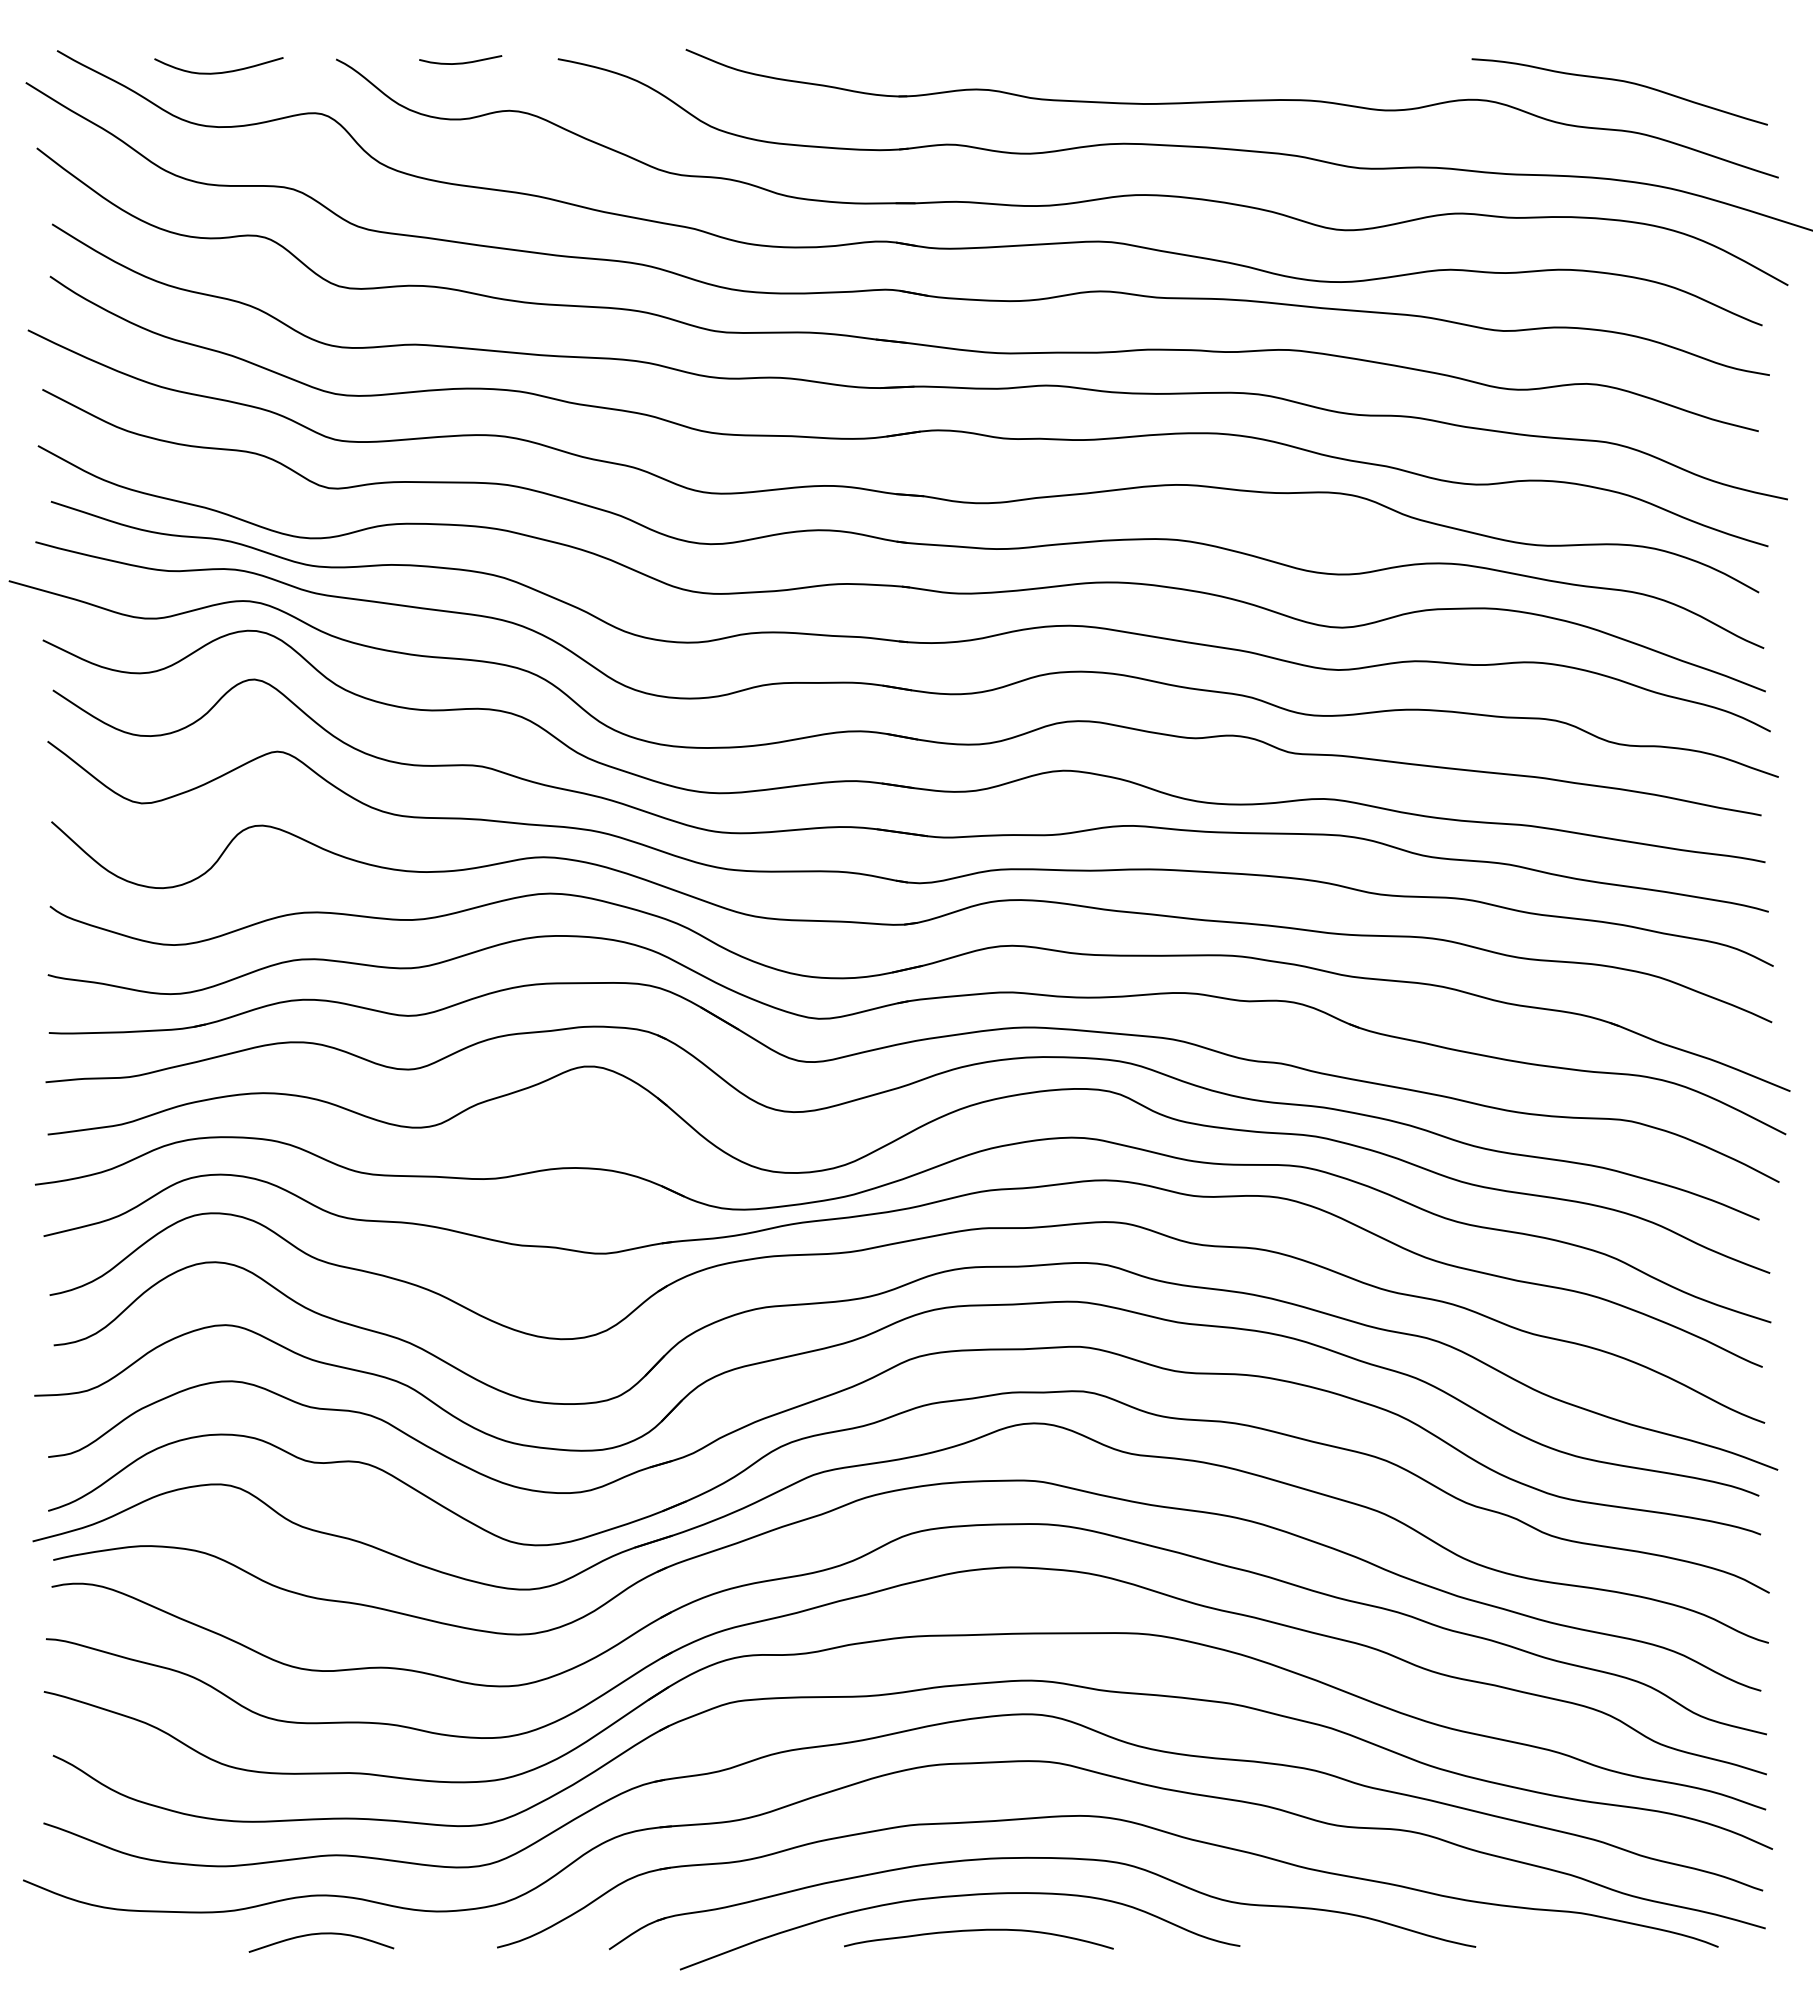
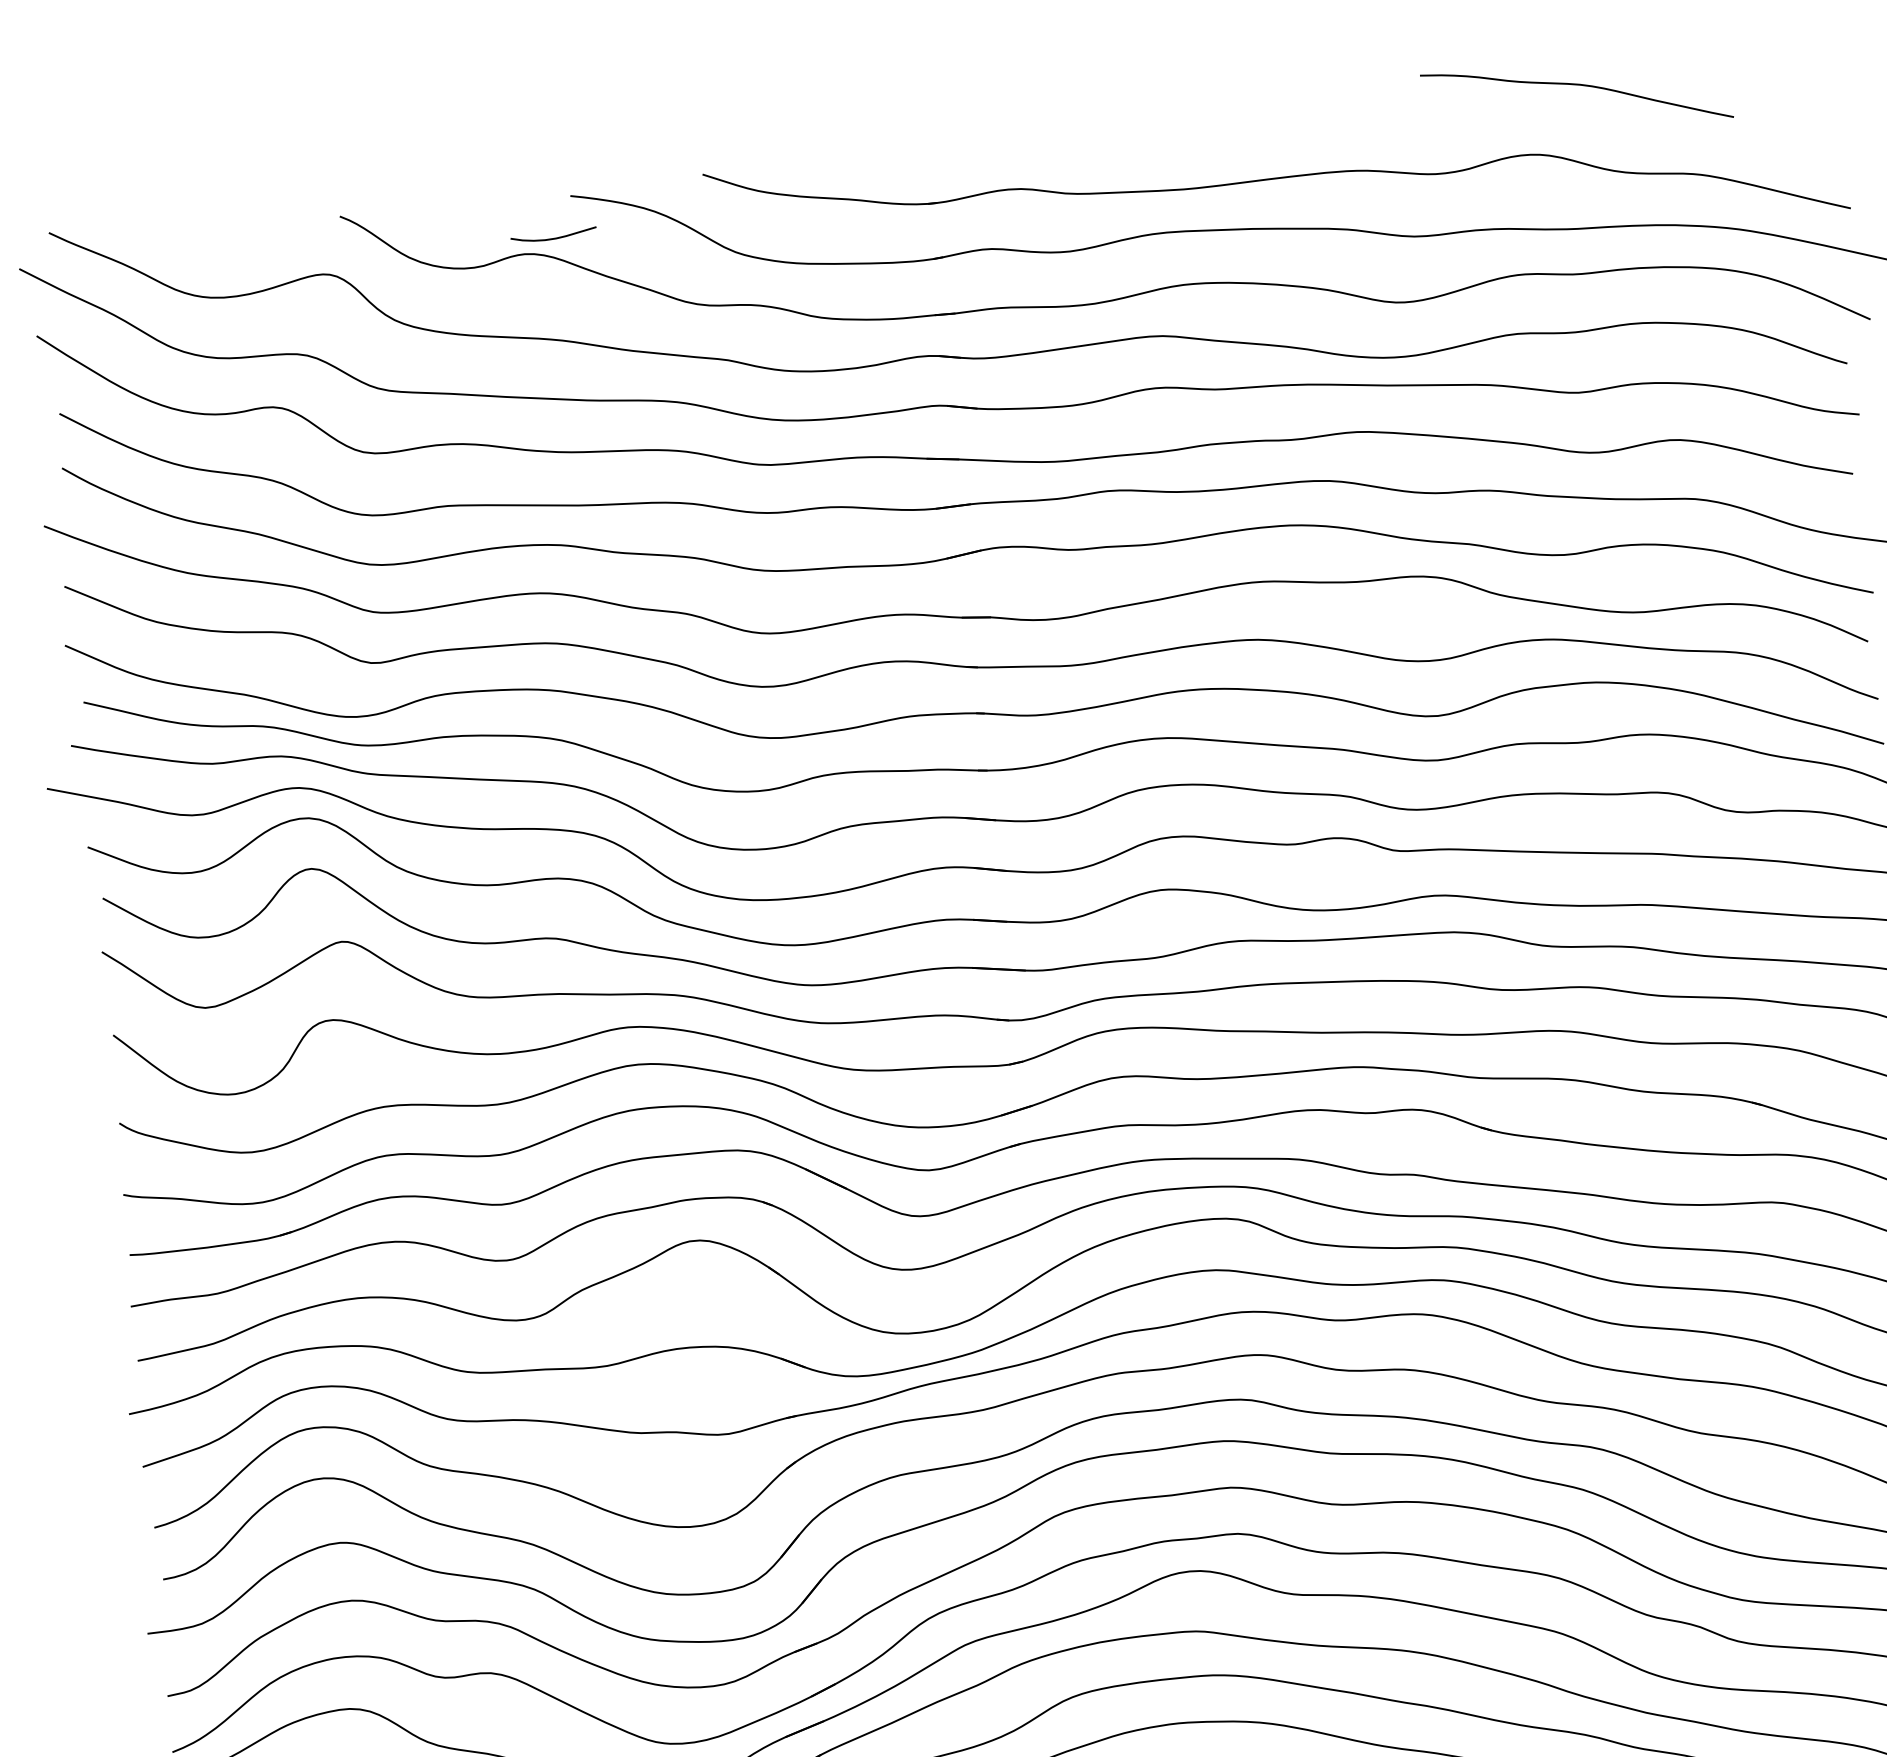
curve: (460, 62) -> (553, 237), moved
curve: (218, 72) -> (218, 240), removed
curve: (1623, 82) -> (1579, 86), moved

